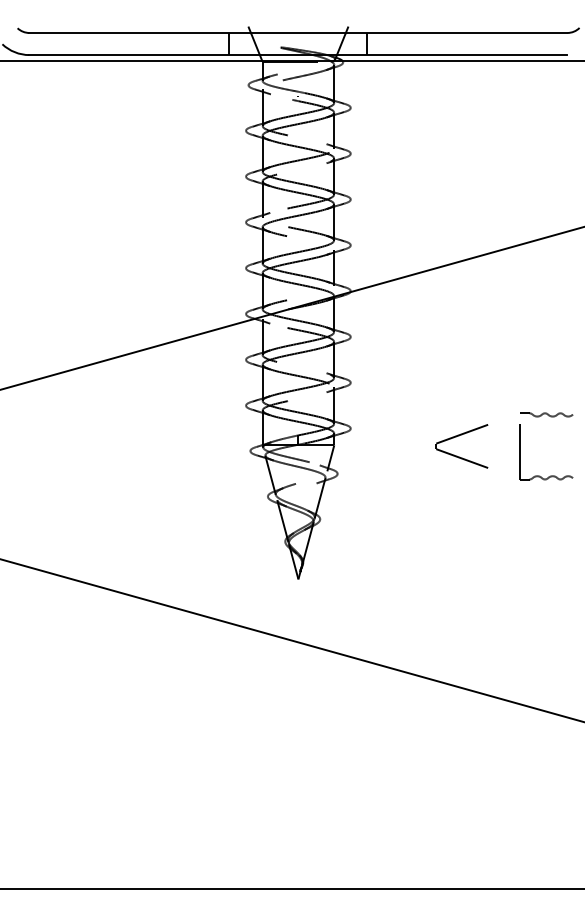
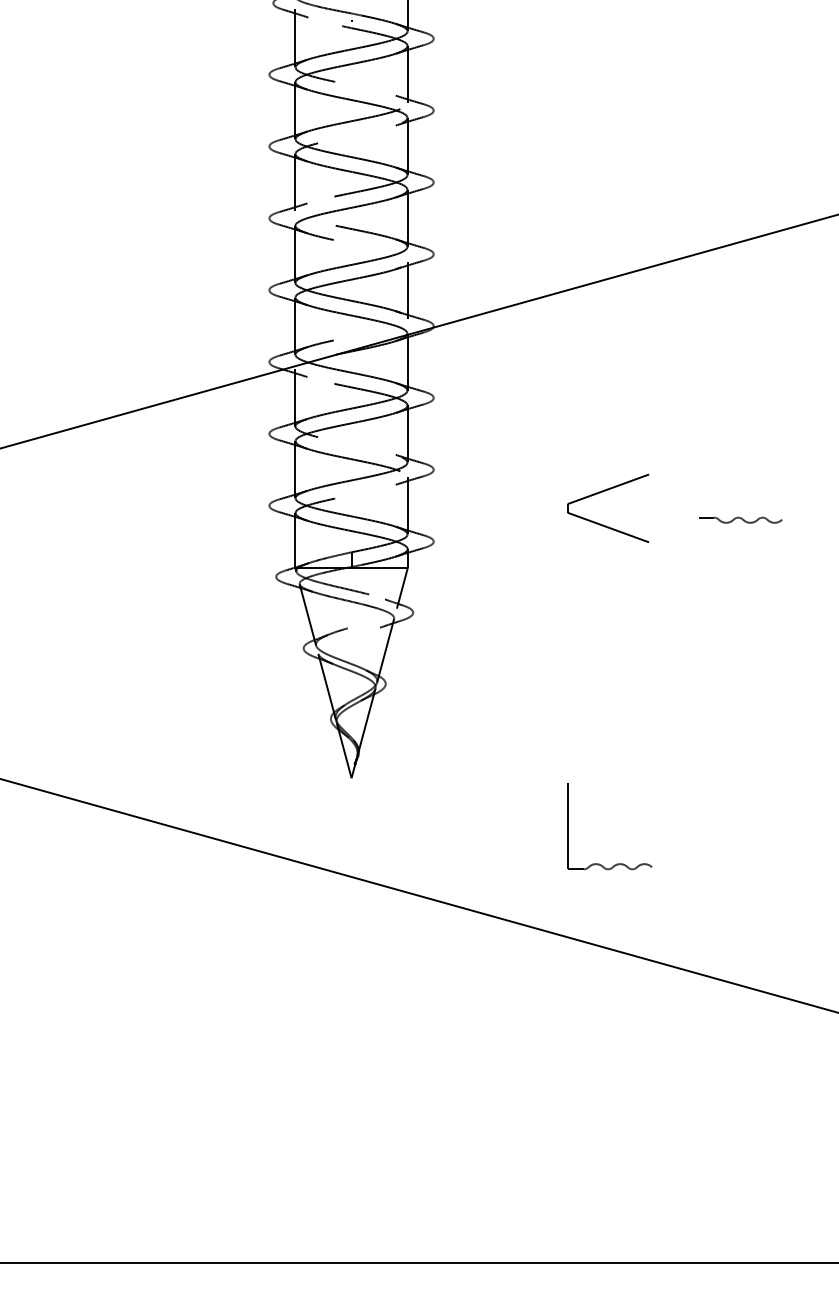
part: (457, 455) -> (601, 522), moved
part: (550, 475) -> (616, 863), moved

